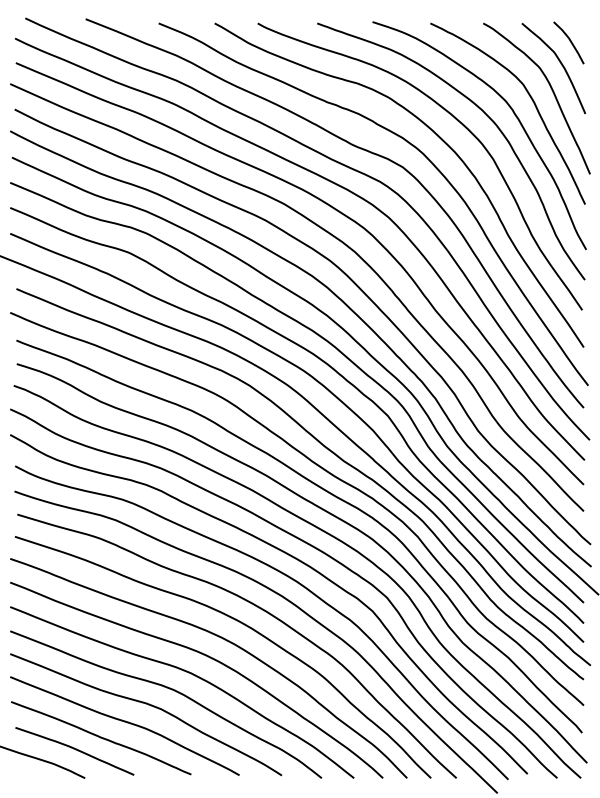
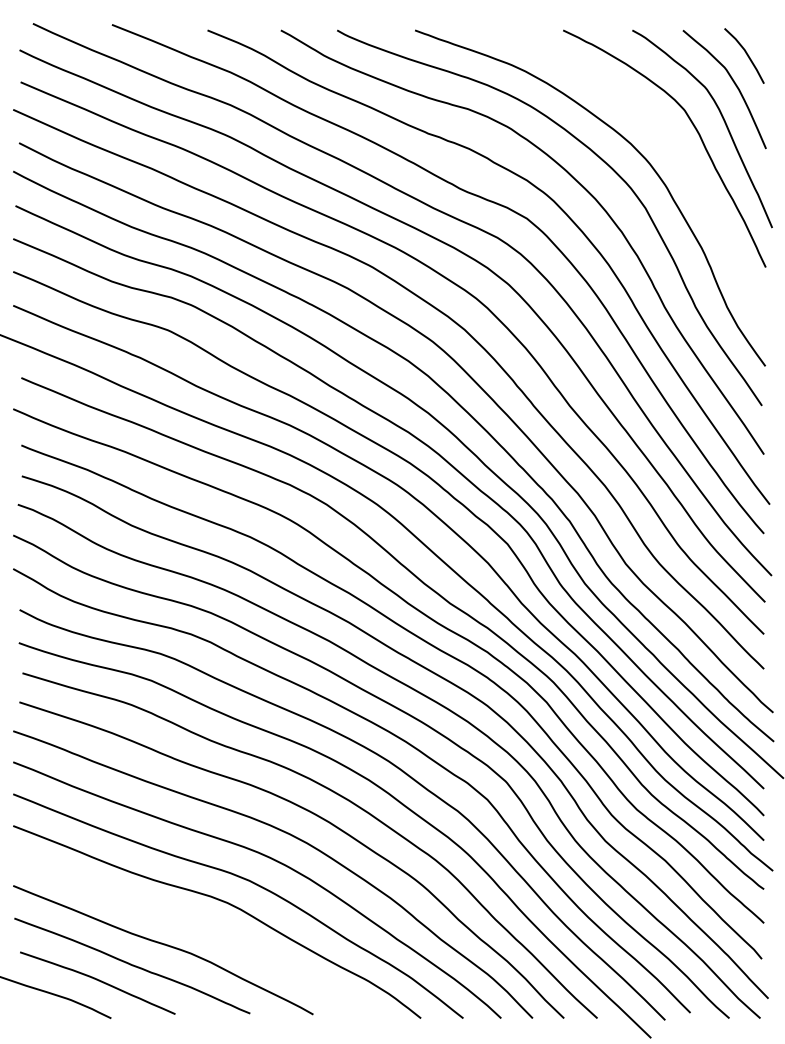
curve: (512, 112) -> (670, 147), removed
curve: (148, 705) -> (194, 923), removed

